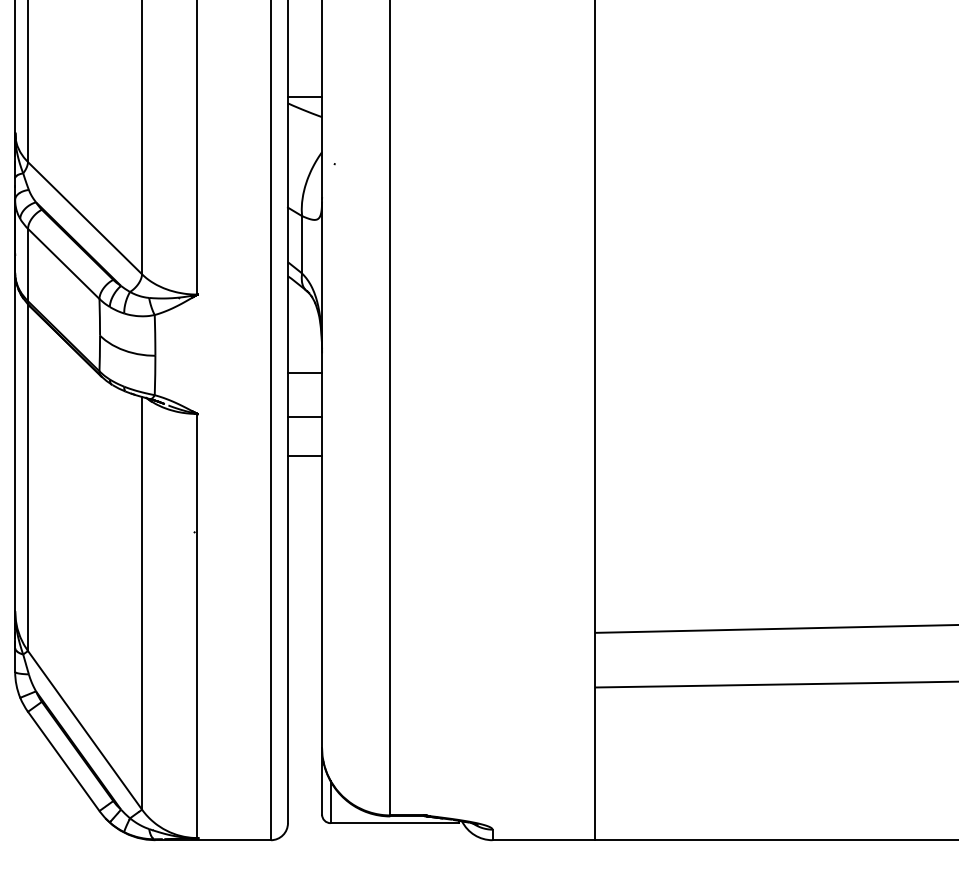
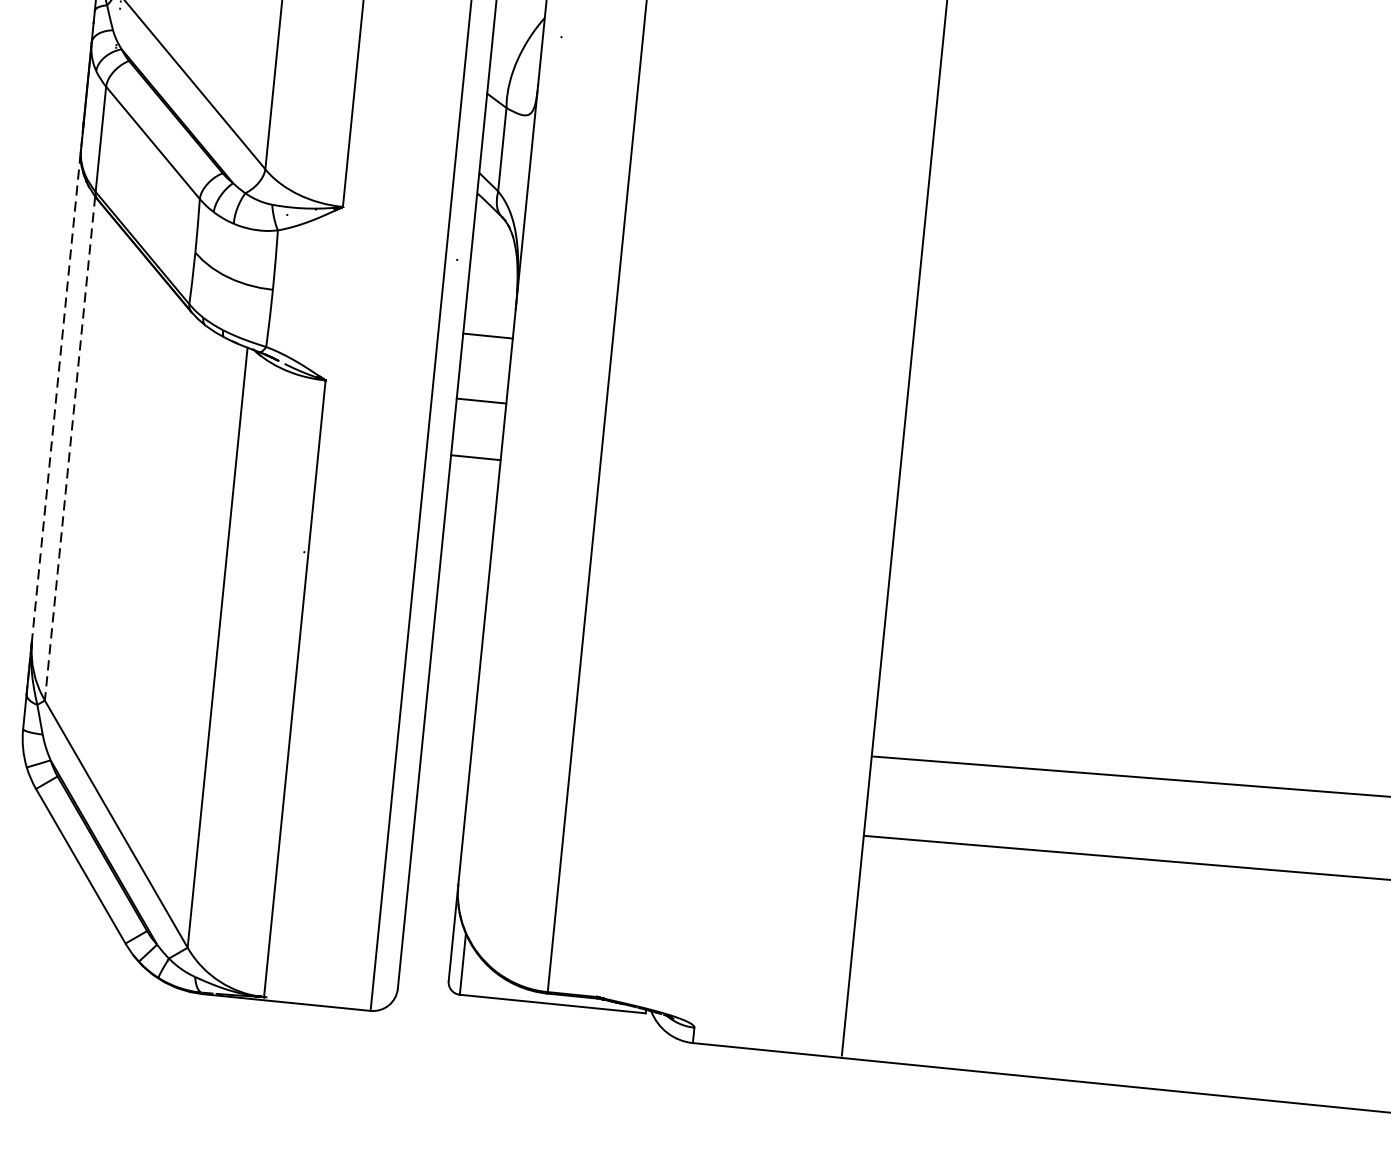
line: (15, 432) -> (58, 380), solid -> dashed
line: (28, 478) -> (70, 449), solid -> dashed

